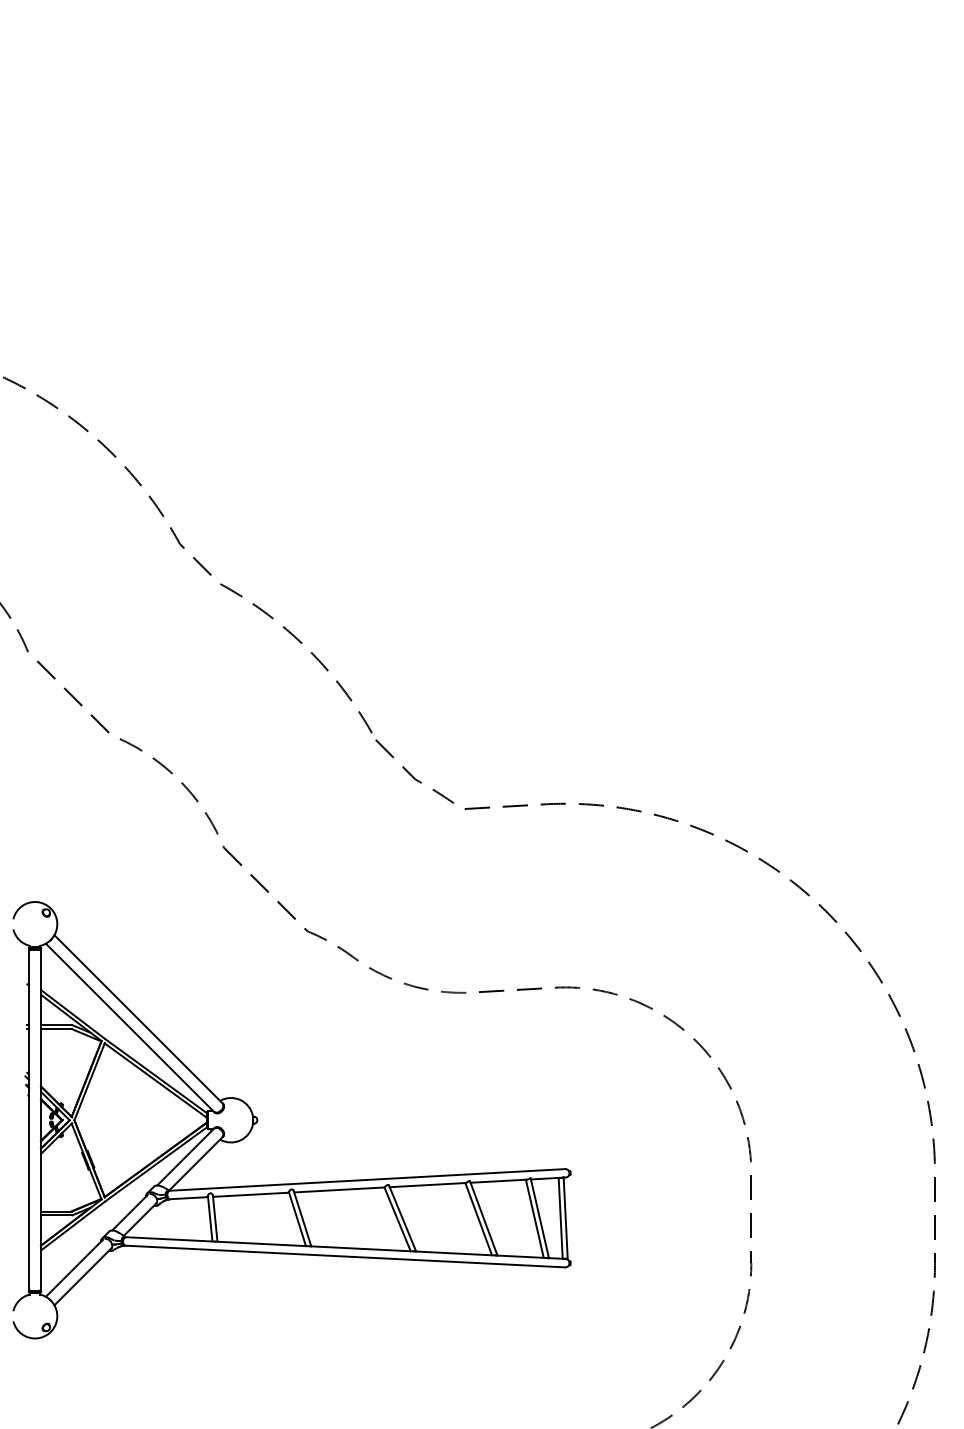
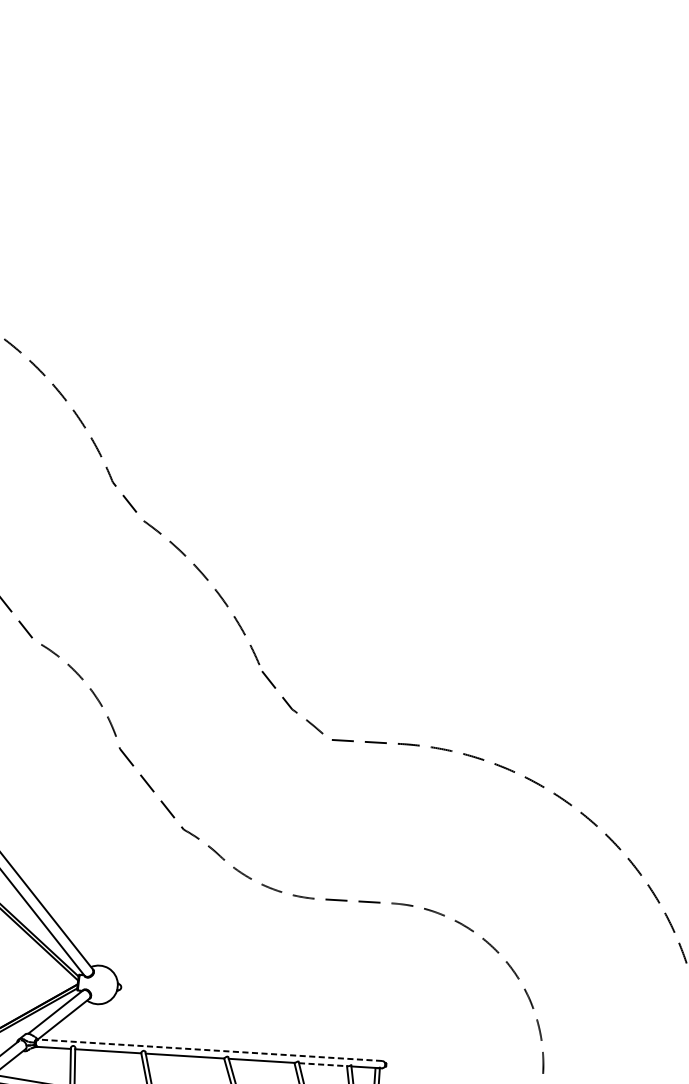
line: (366, 1179) -> (209, 1049), solid -> dashed
line: (499, 1181) -> (324, 1065), solid -> dashed

